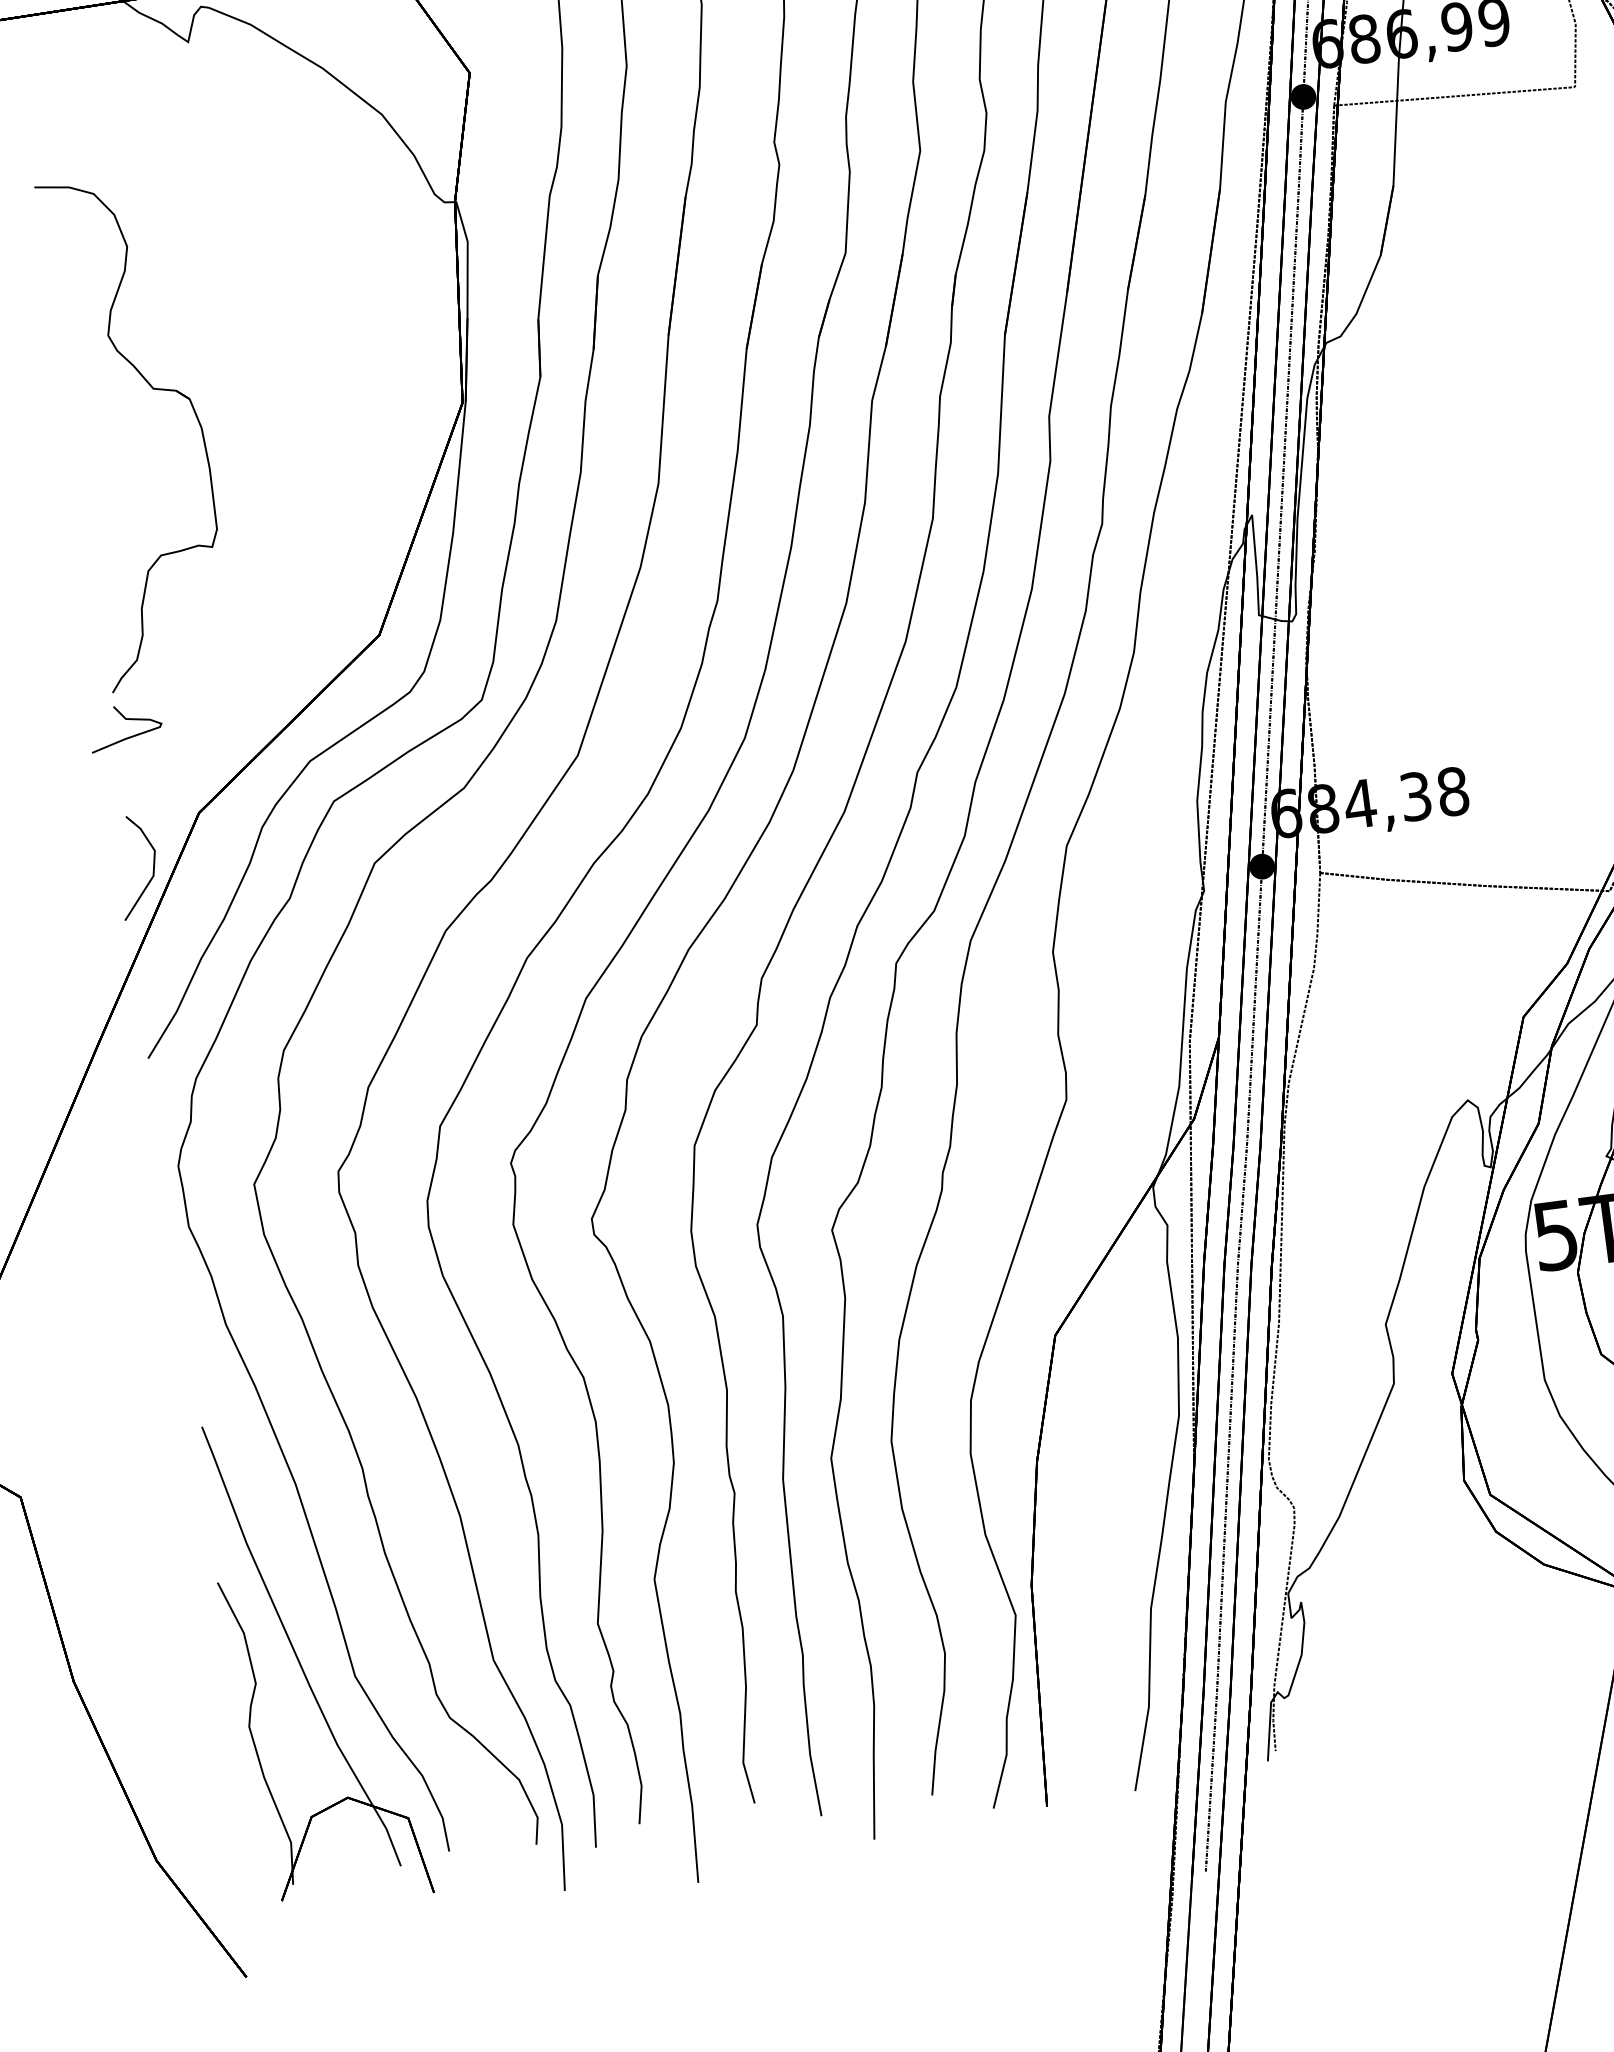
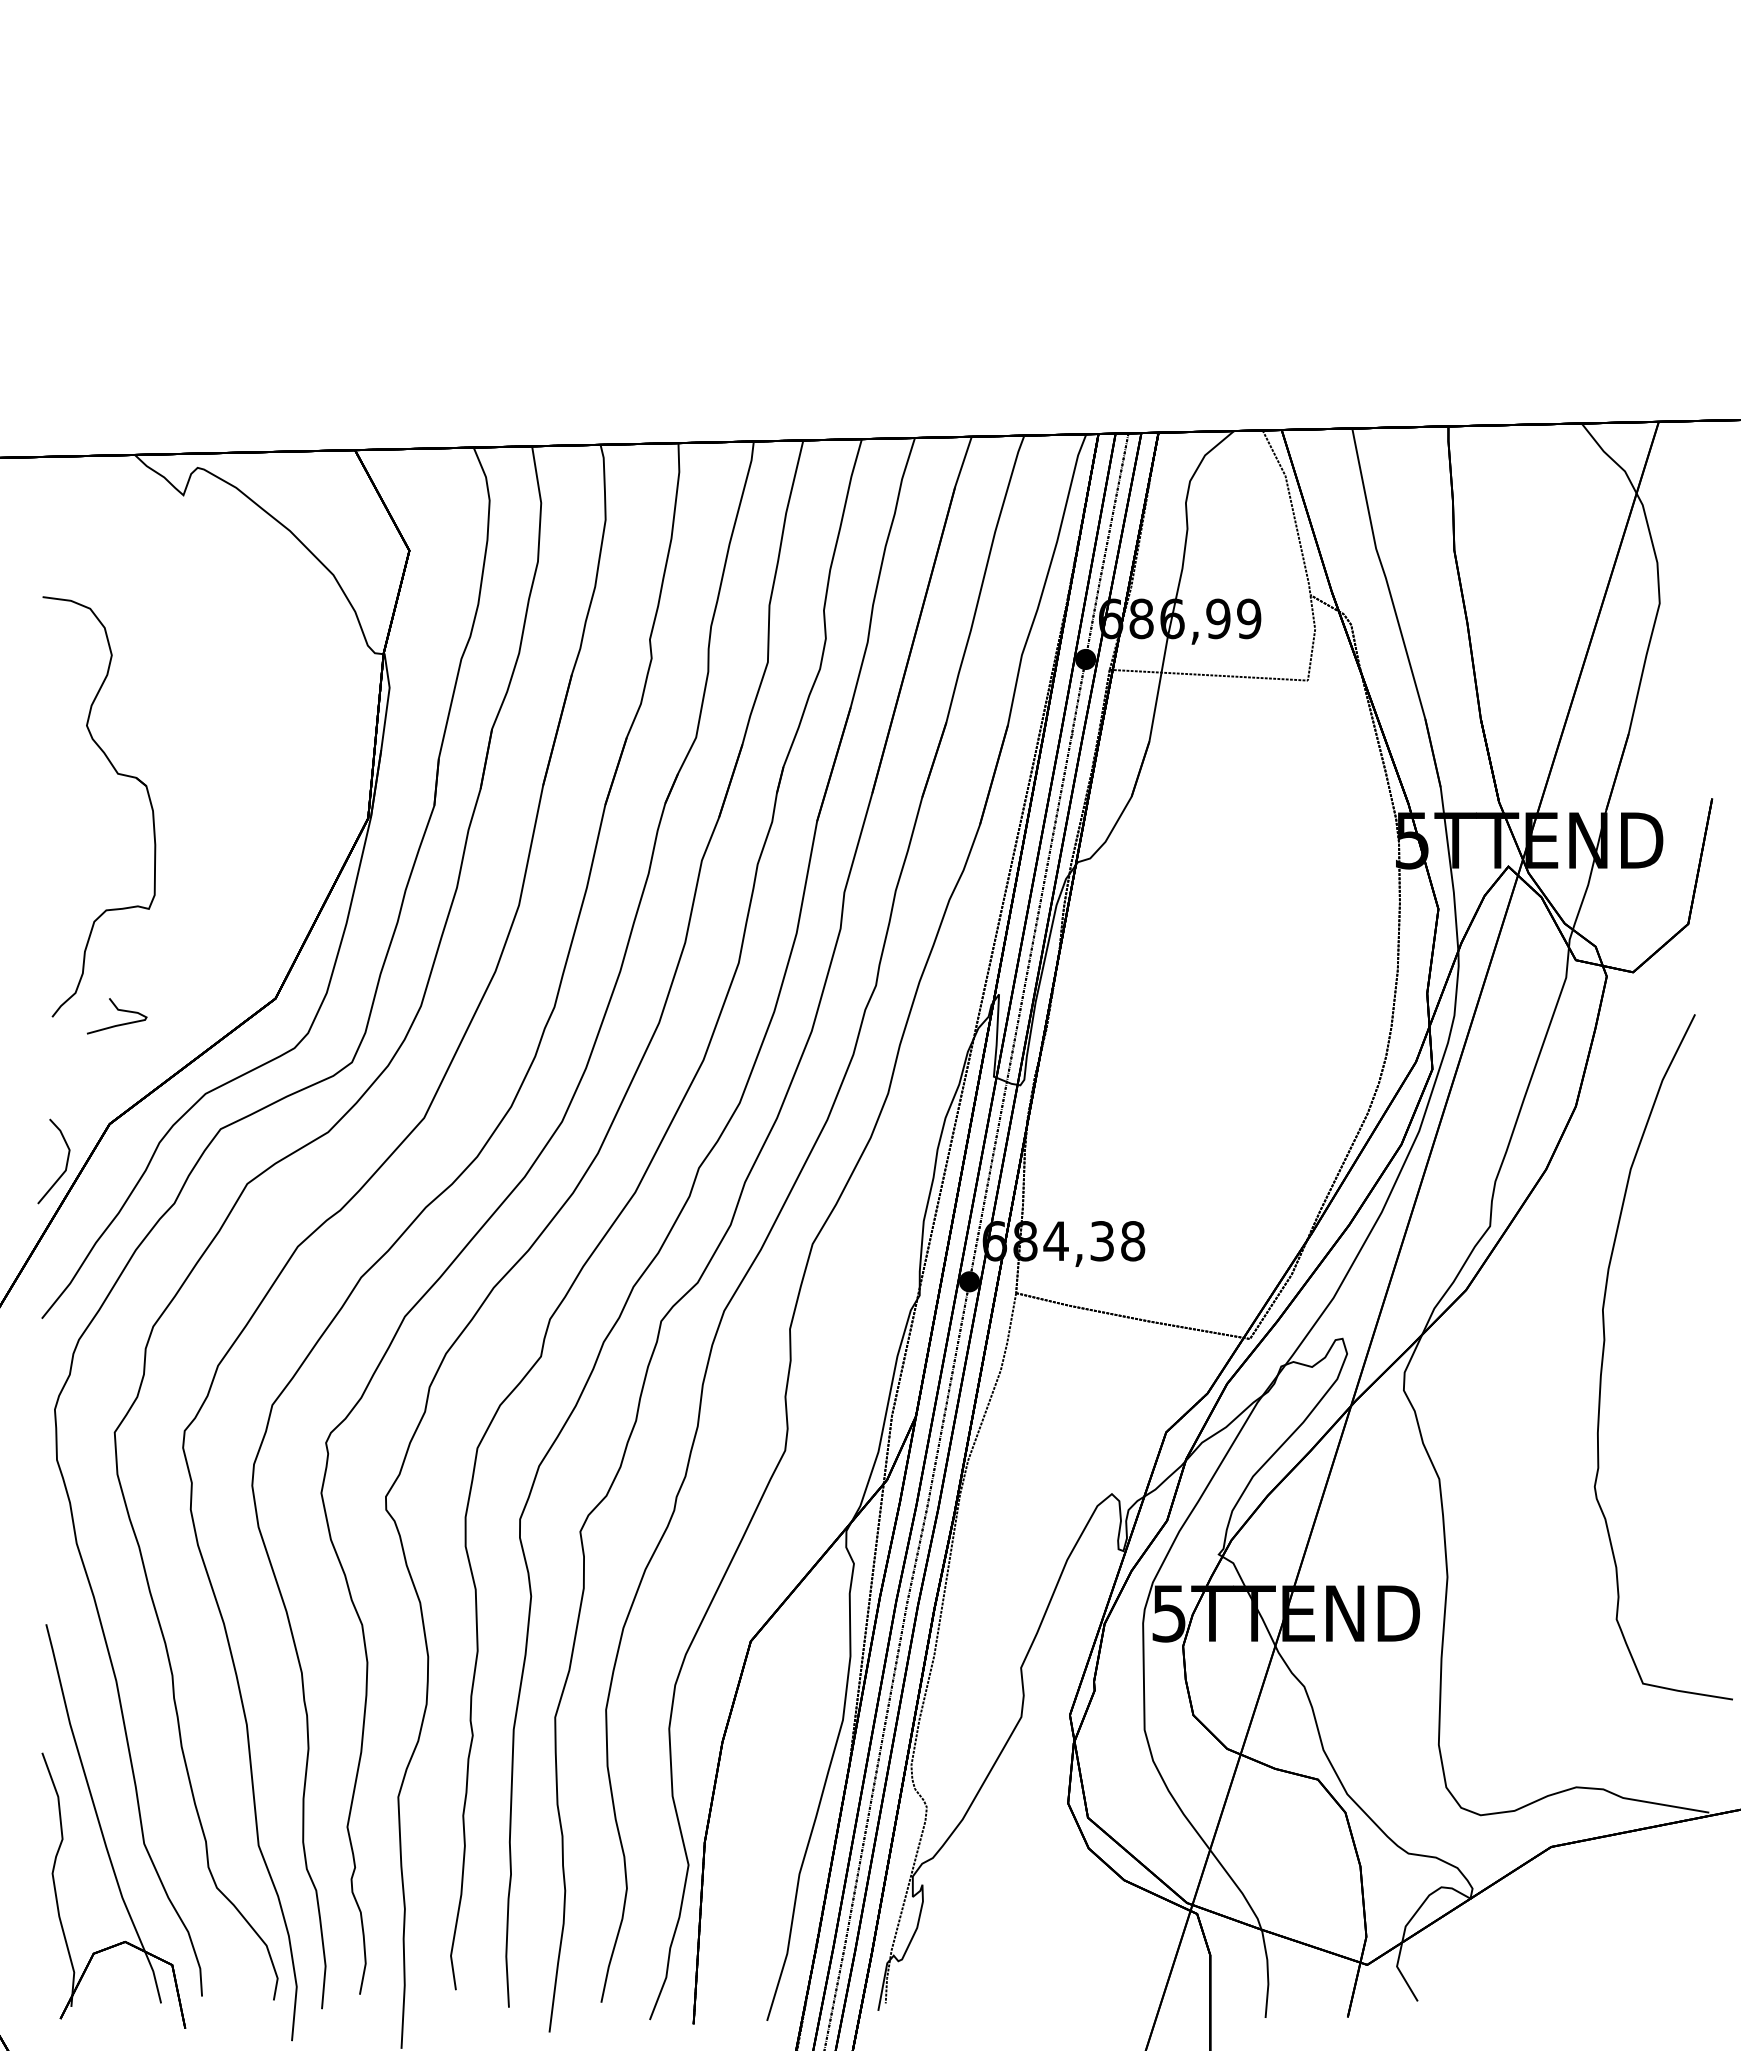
curve: (125, 720) -> (117, 1010), moved

